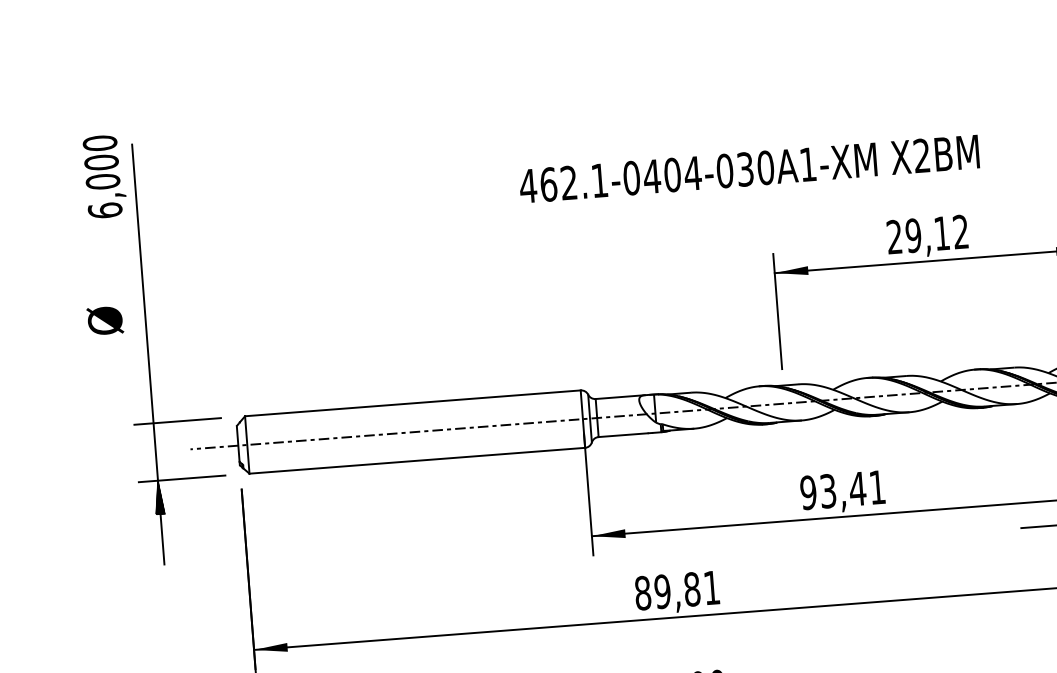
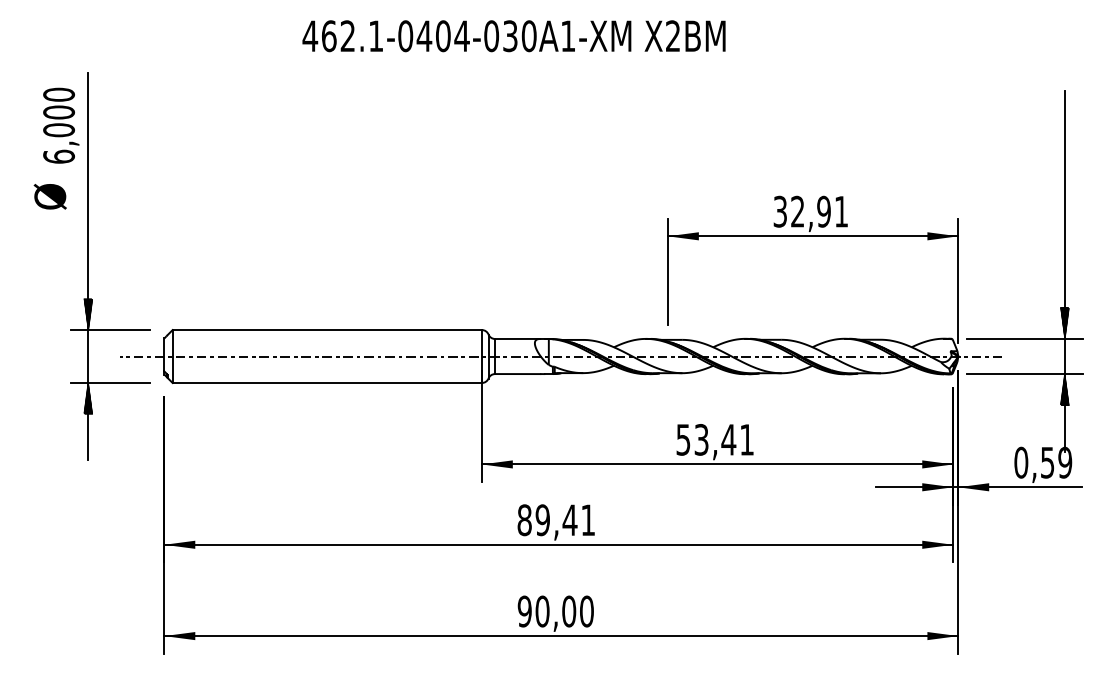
text: (748, 169) -> (513, 36), moved
text: (105, 176) -> (61, 125), moved
text: (927, 234) -> (810, 211), 29,12 -> 32,91
text: (104, 320) -> (49, 196), moved
hatch: (152, 406) -> (88, 314), added
text: (808, 492) -> (683, 439), 93,41 -> 53,41
text: (691, 589) -> (569, 520), 89,81 -> 89,41

